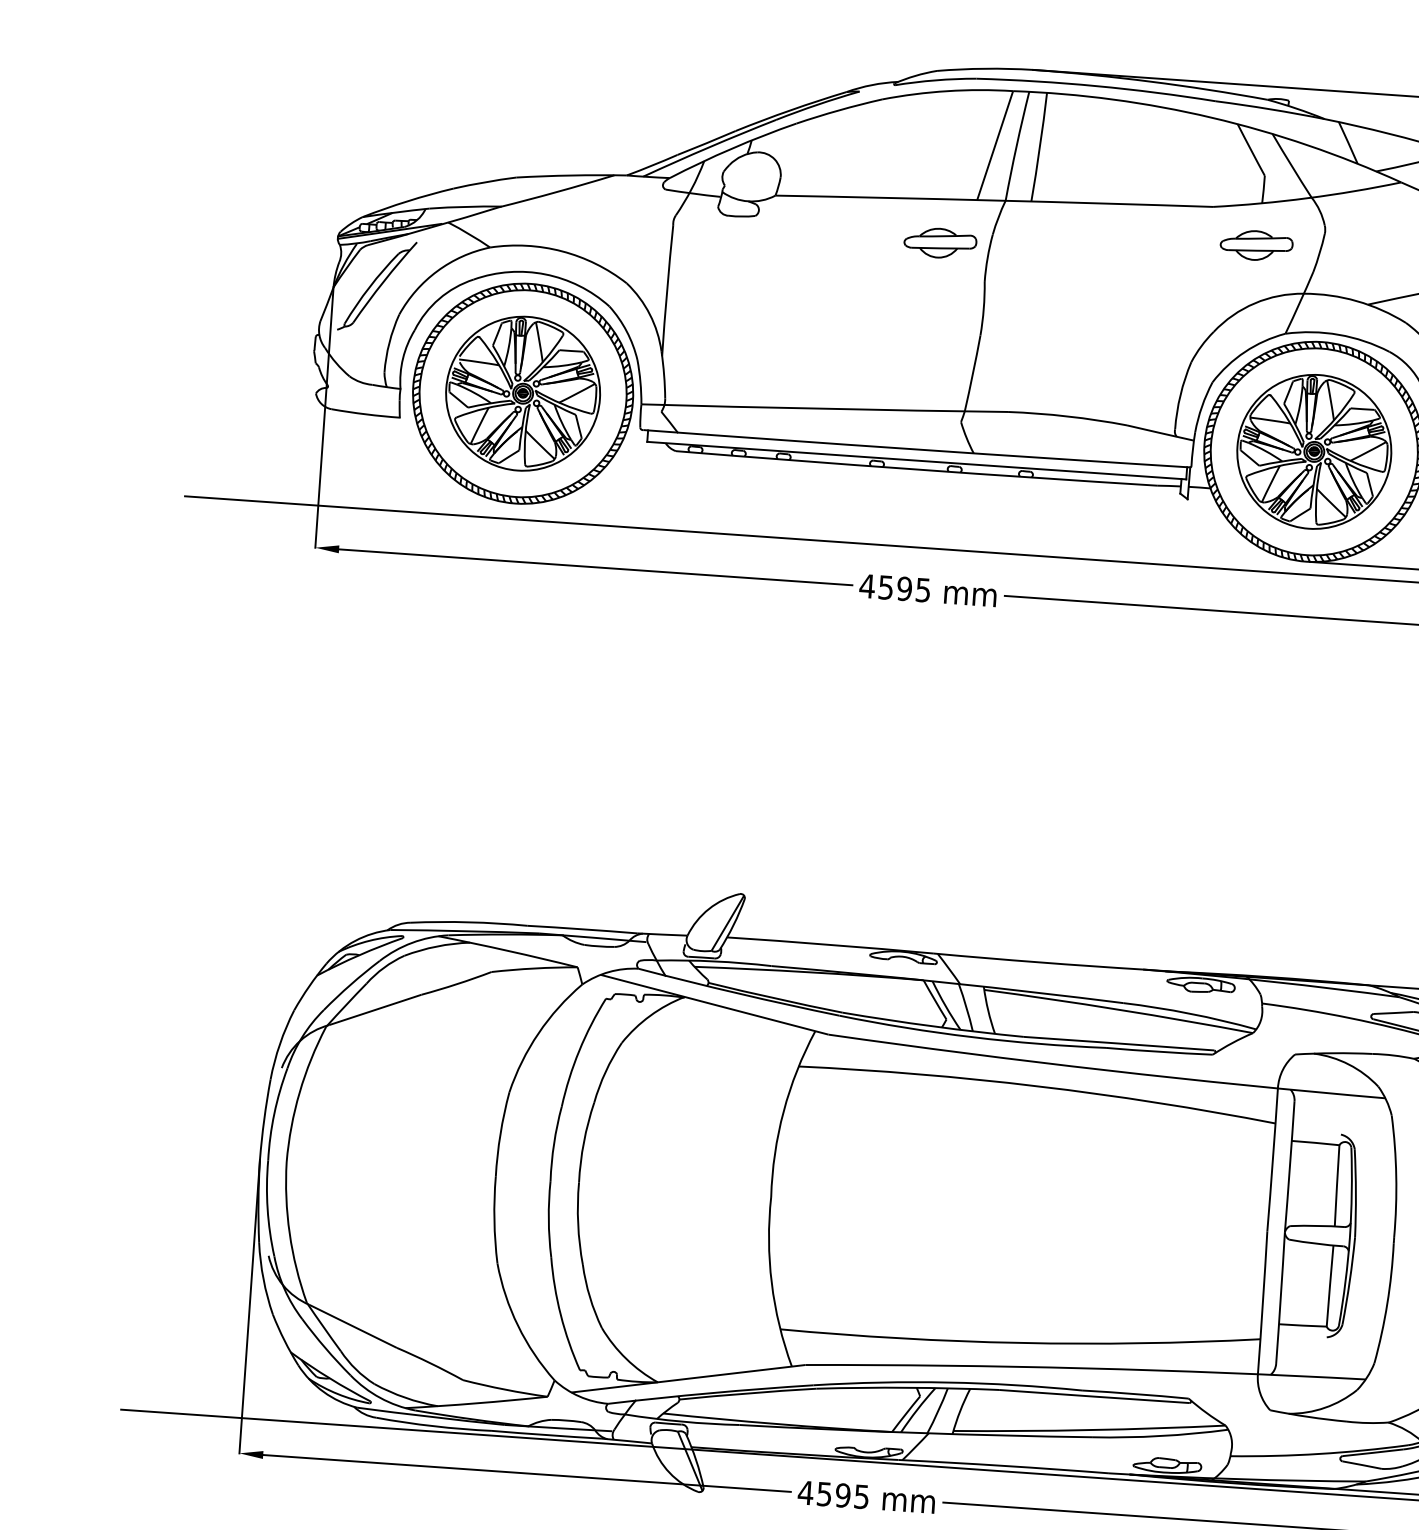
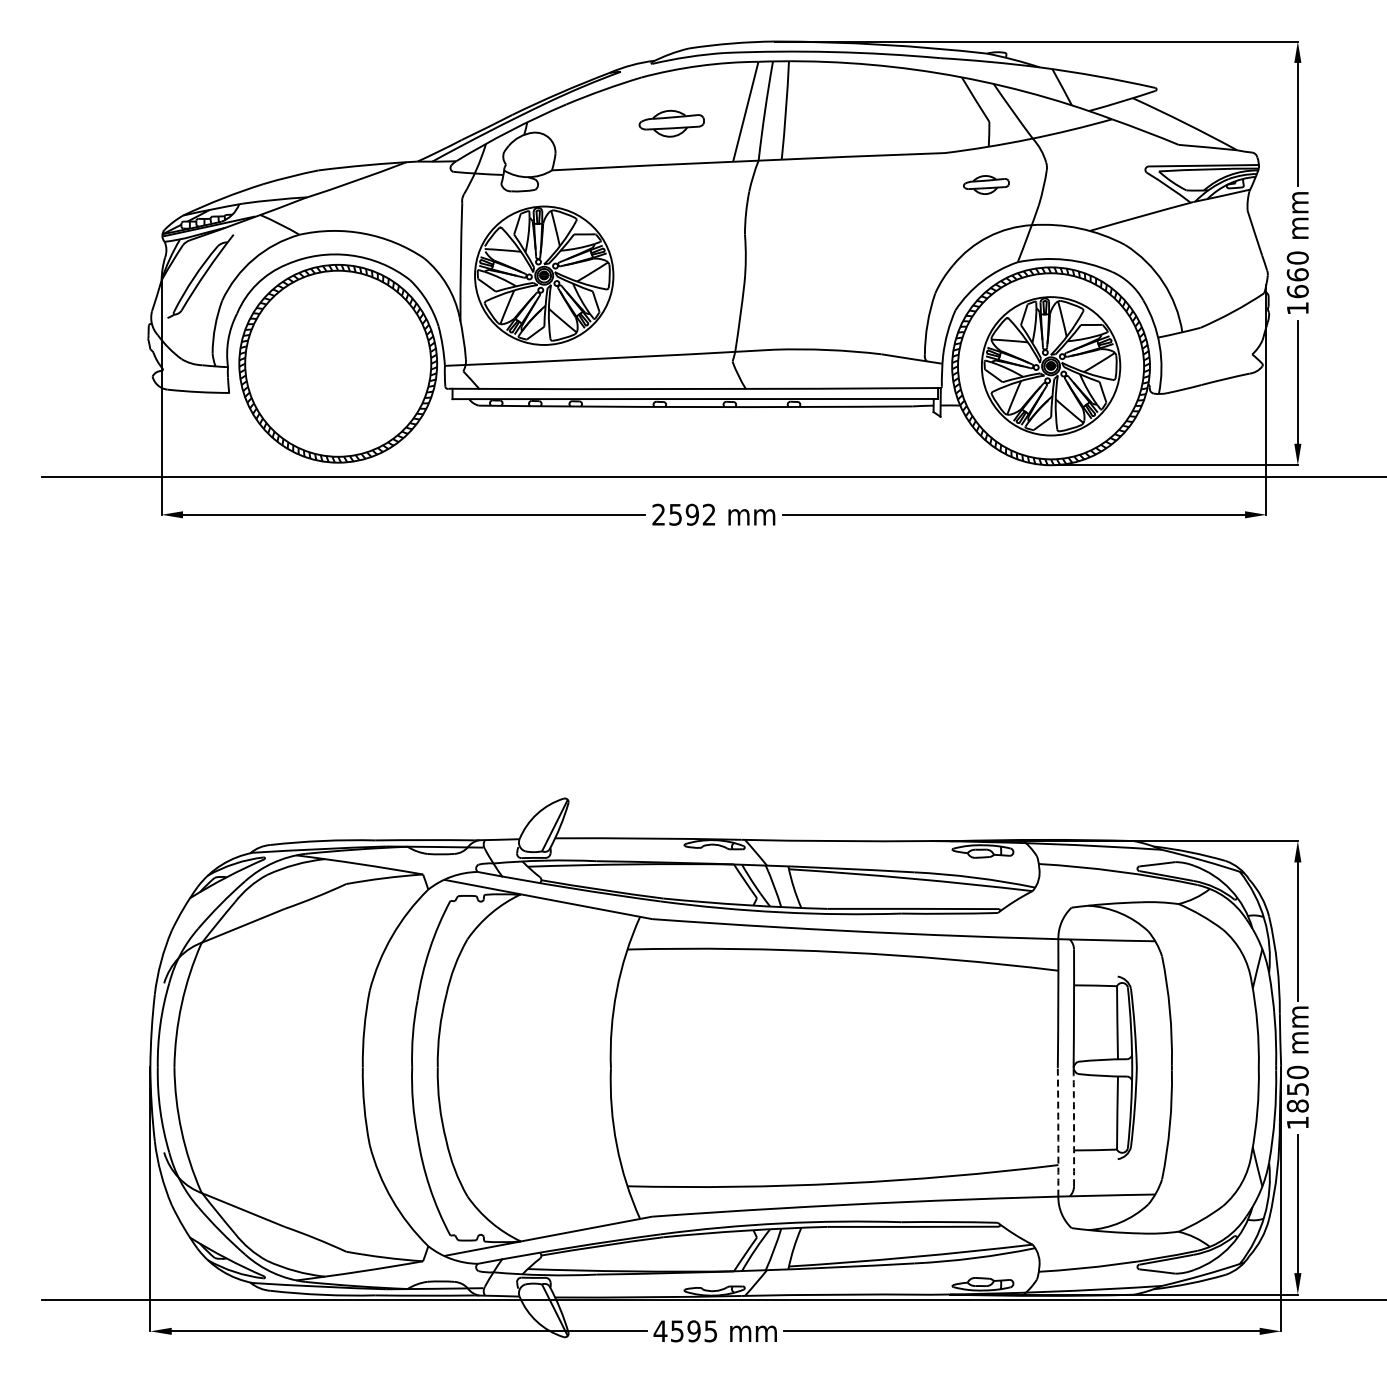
part: (940, 242) -> (671, 123), moved
part: (1256, 245) -> (986, 184), size x0.7
part: (523, 393) -> (544, 275), moved
text: (894, 587) -> (683, 514), 4595 -> 2592
arc: (1281, 1298) -> (1074, 1127), solid -> dashed
arc: (1263, 1303) -> (1058, 1132), solid -> dashed

